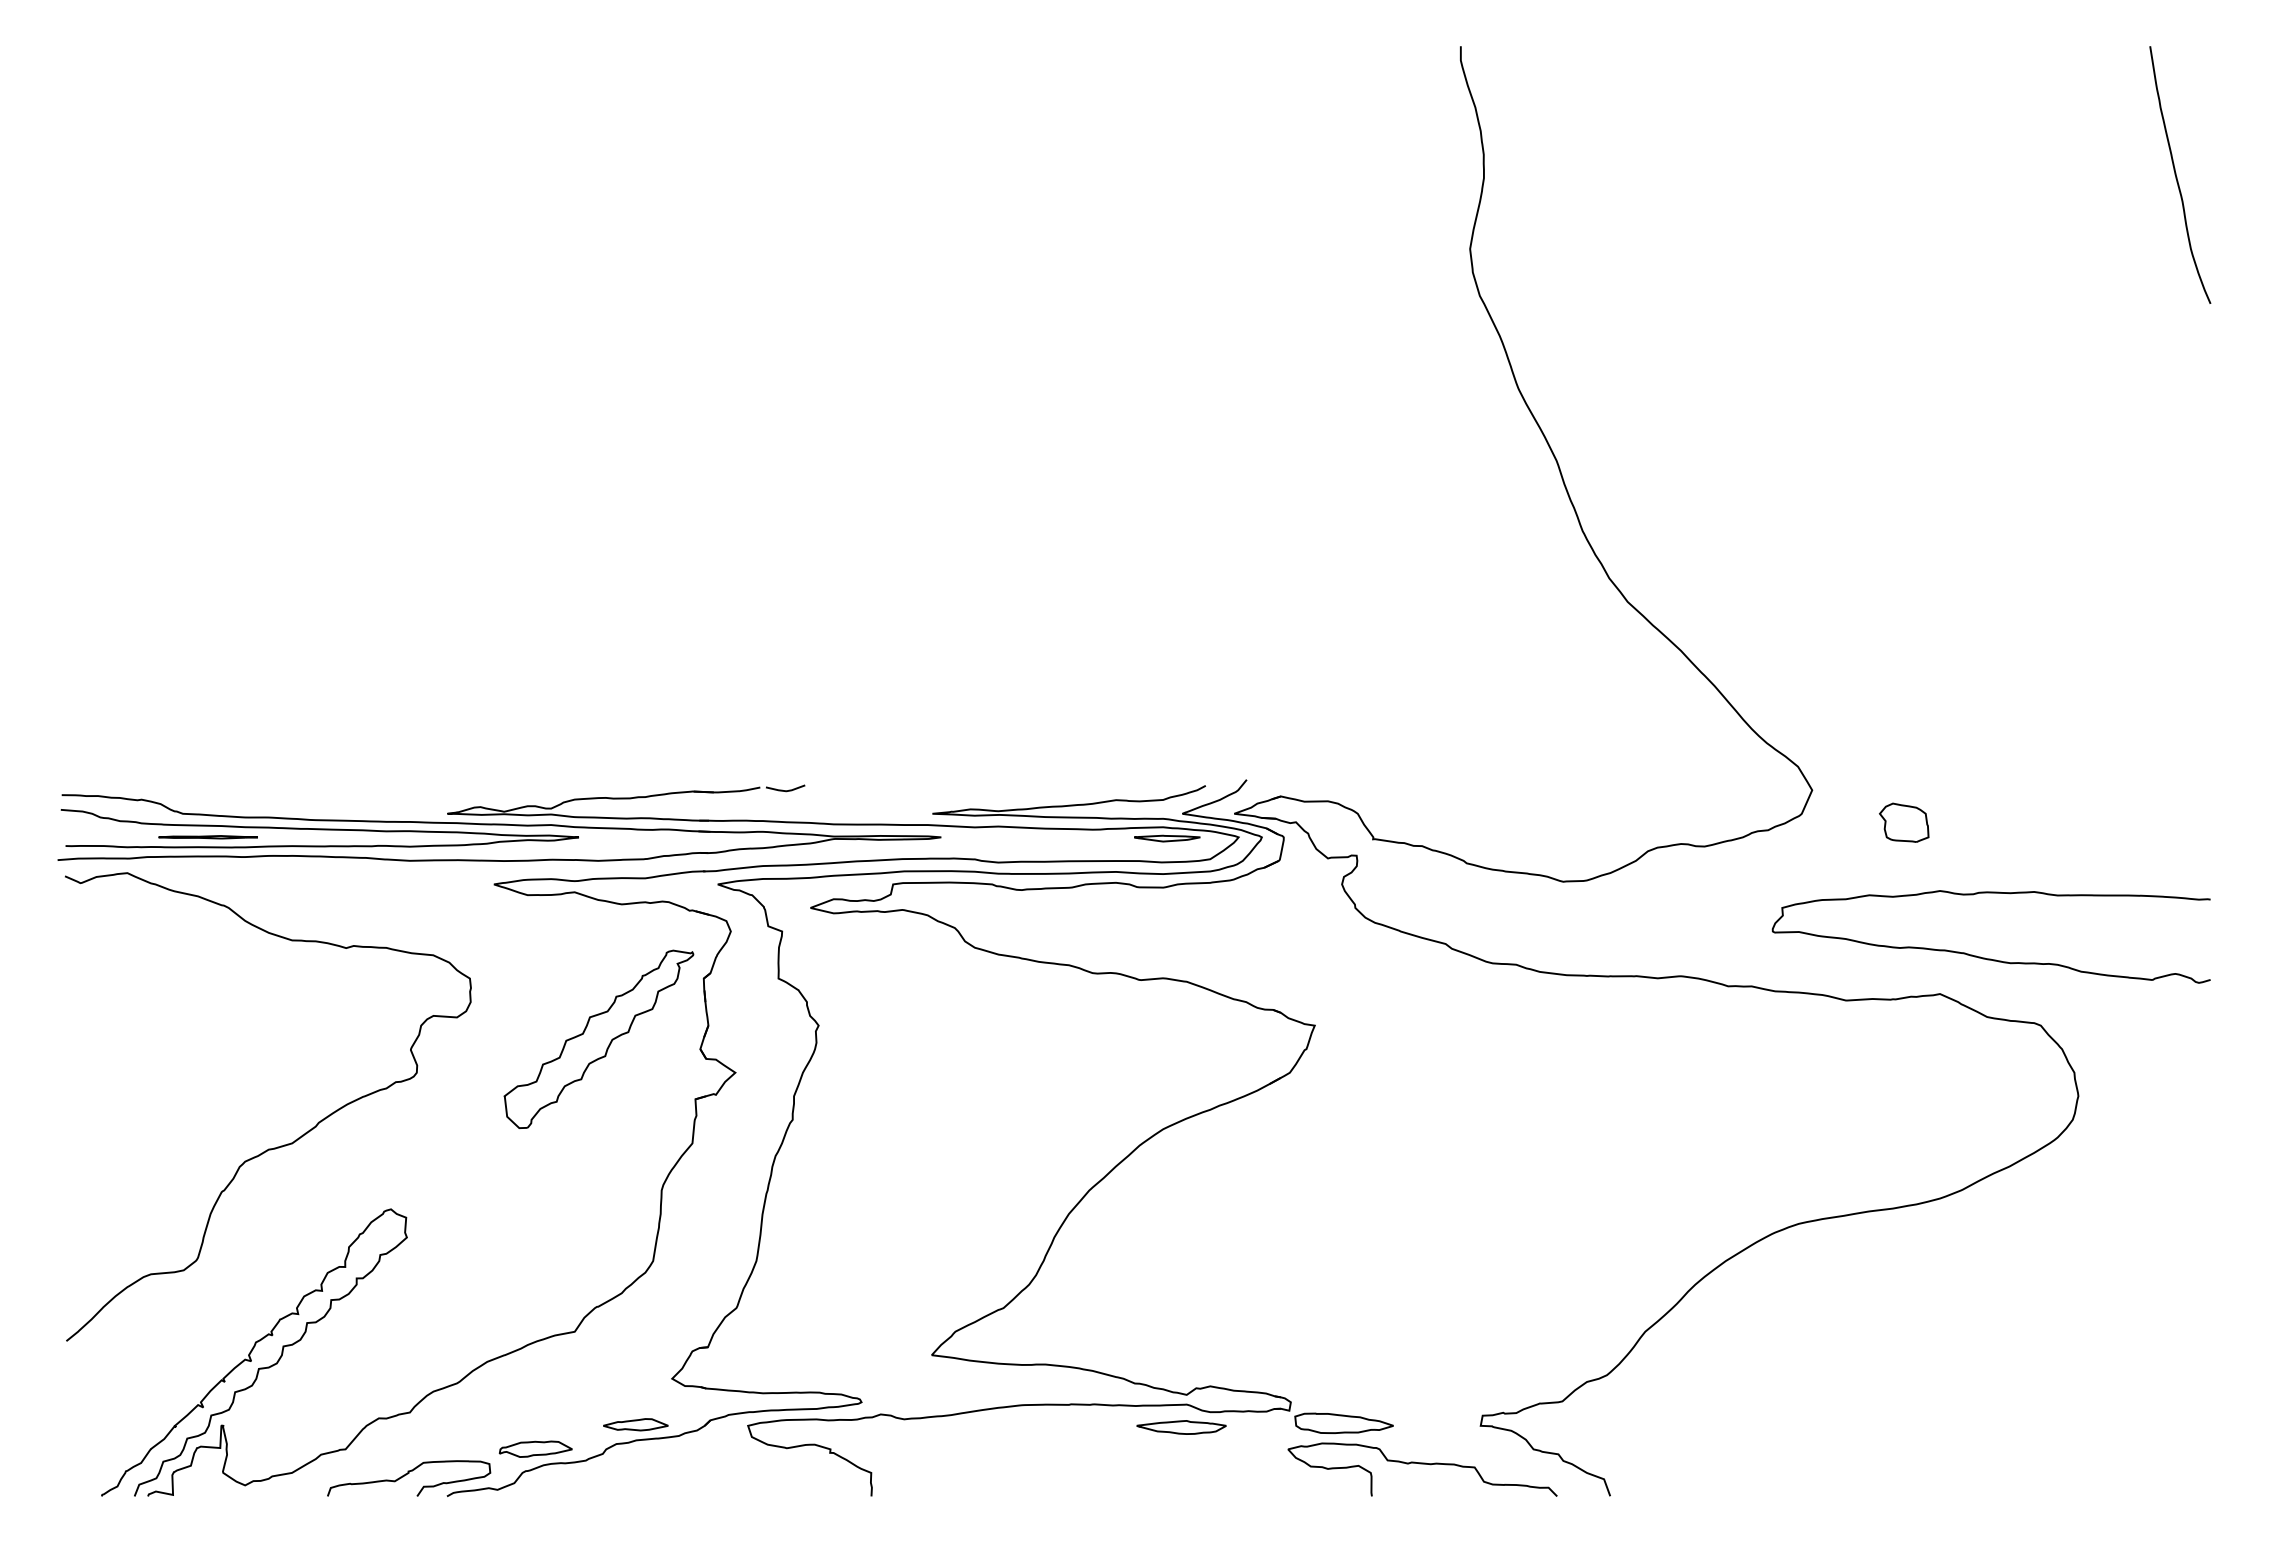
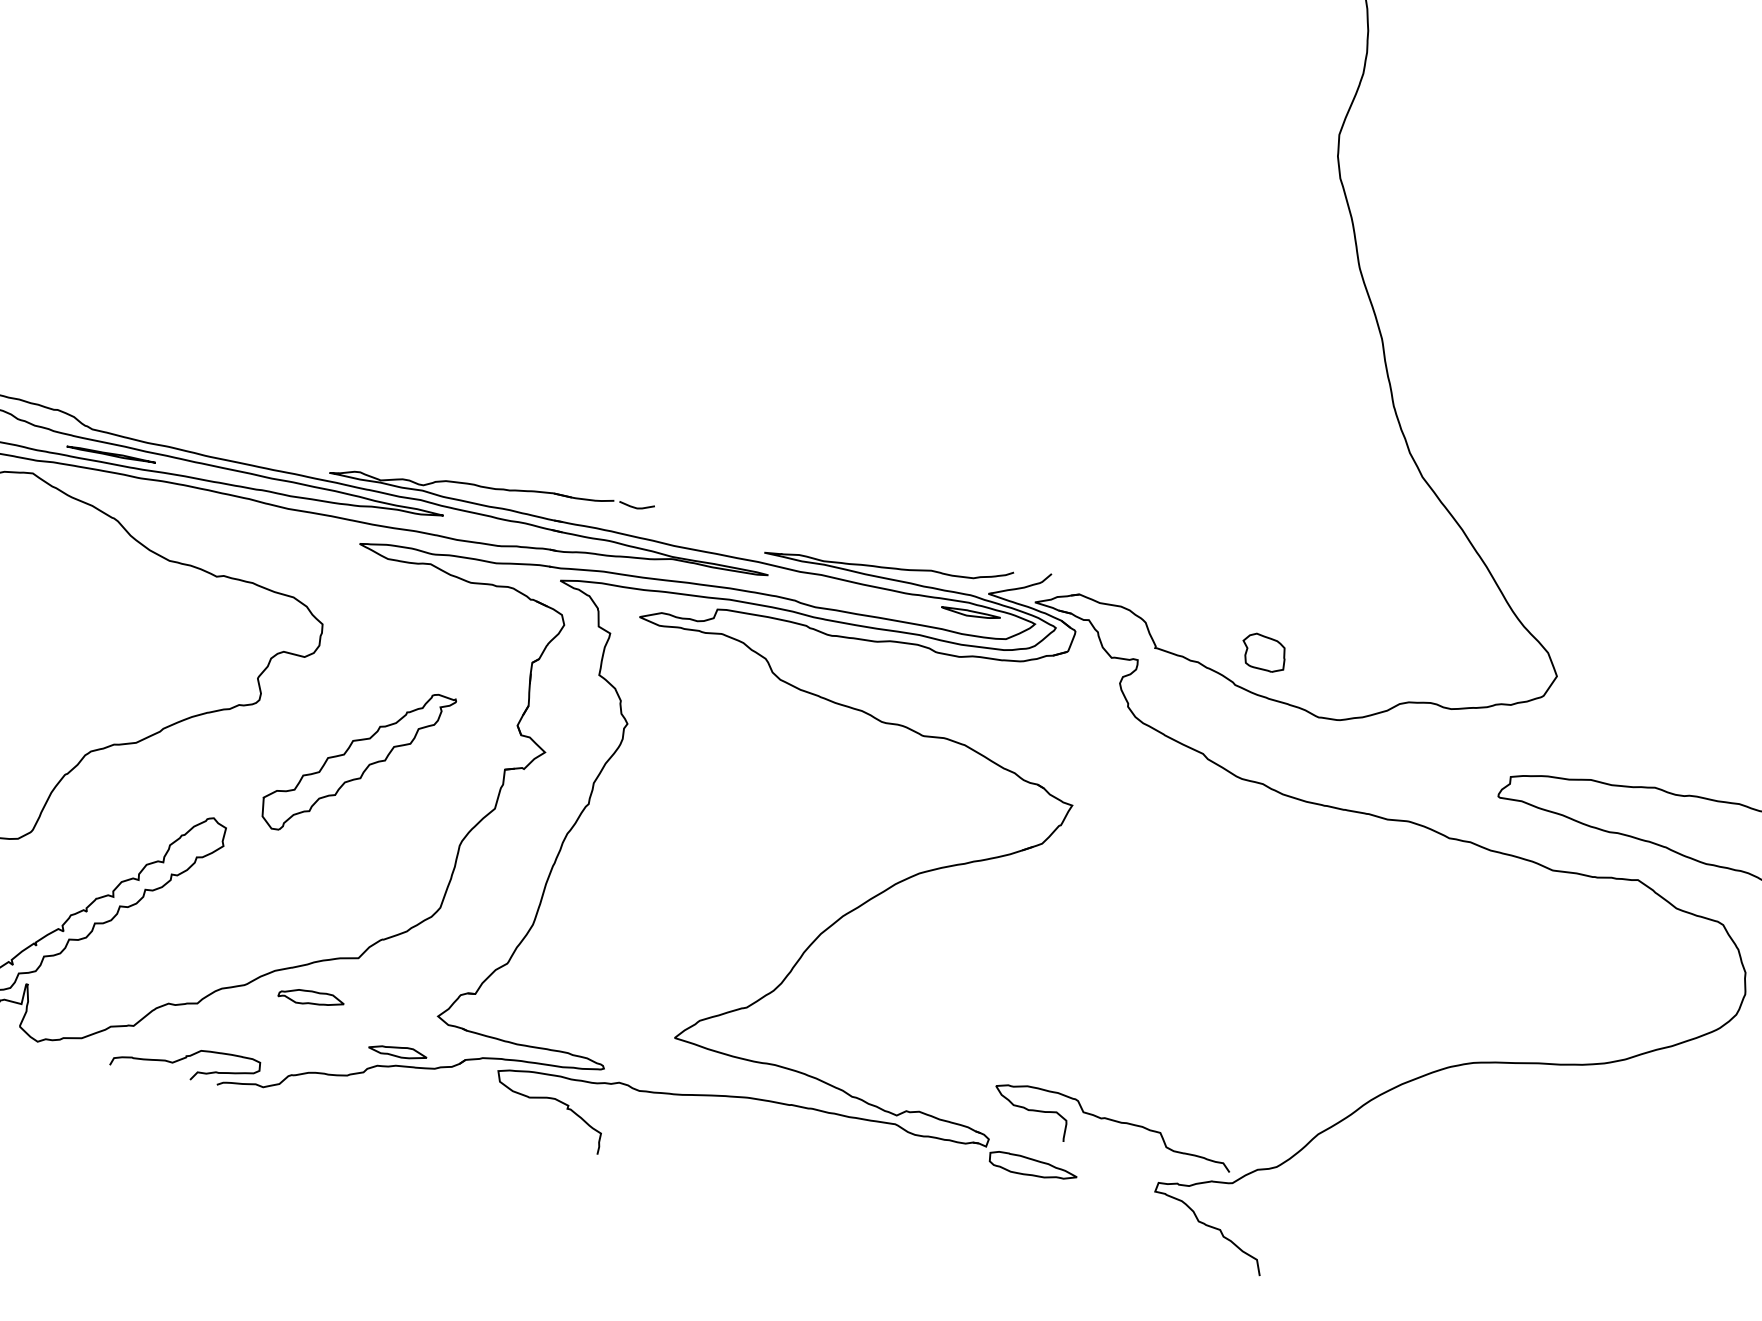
part: (1904, 822) -> (1264, 652), moved
part: (598, 1038) -> (357, 761), moved
part: (1181, 1427) -> (886, 1143), removed
part: (535, 1448) -> (311, 997), moved
curve: (1422, 1464) -> (1114, 1121), moved

